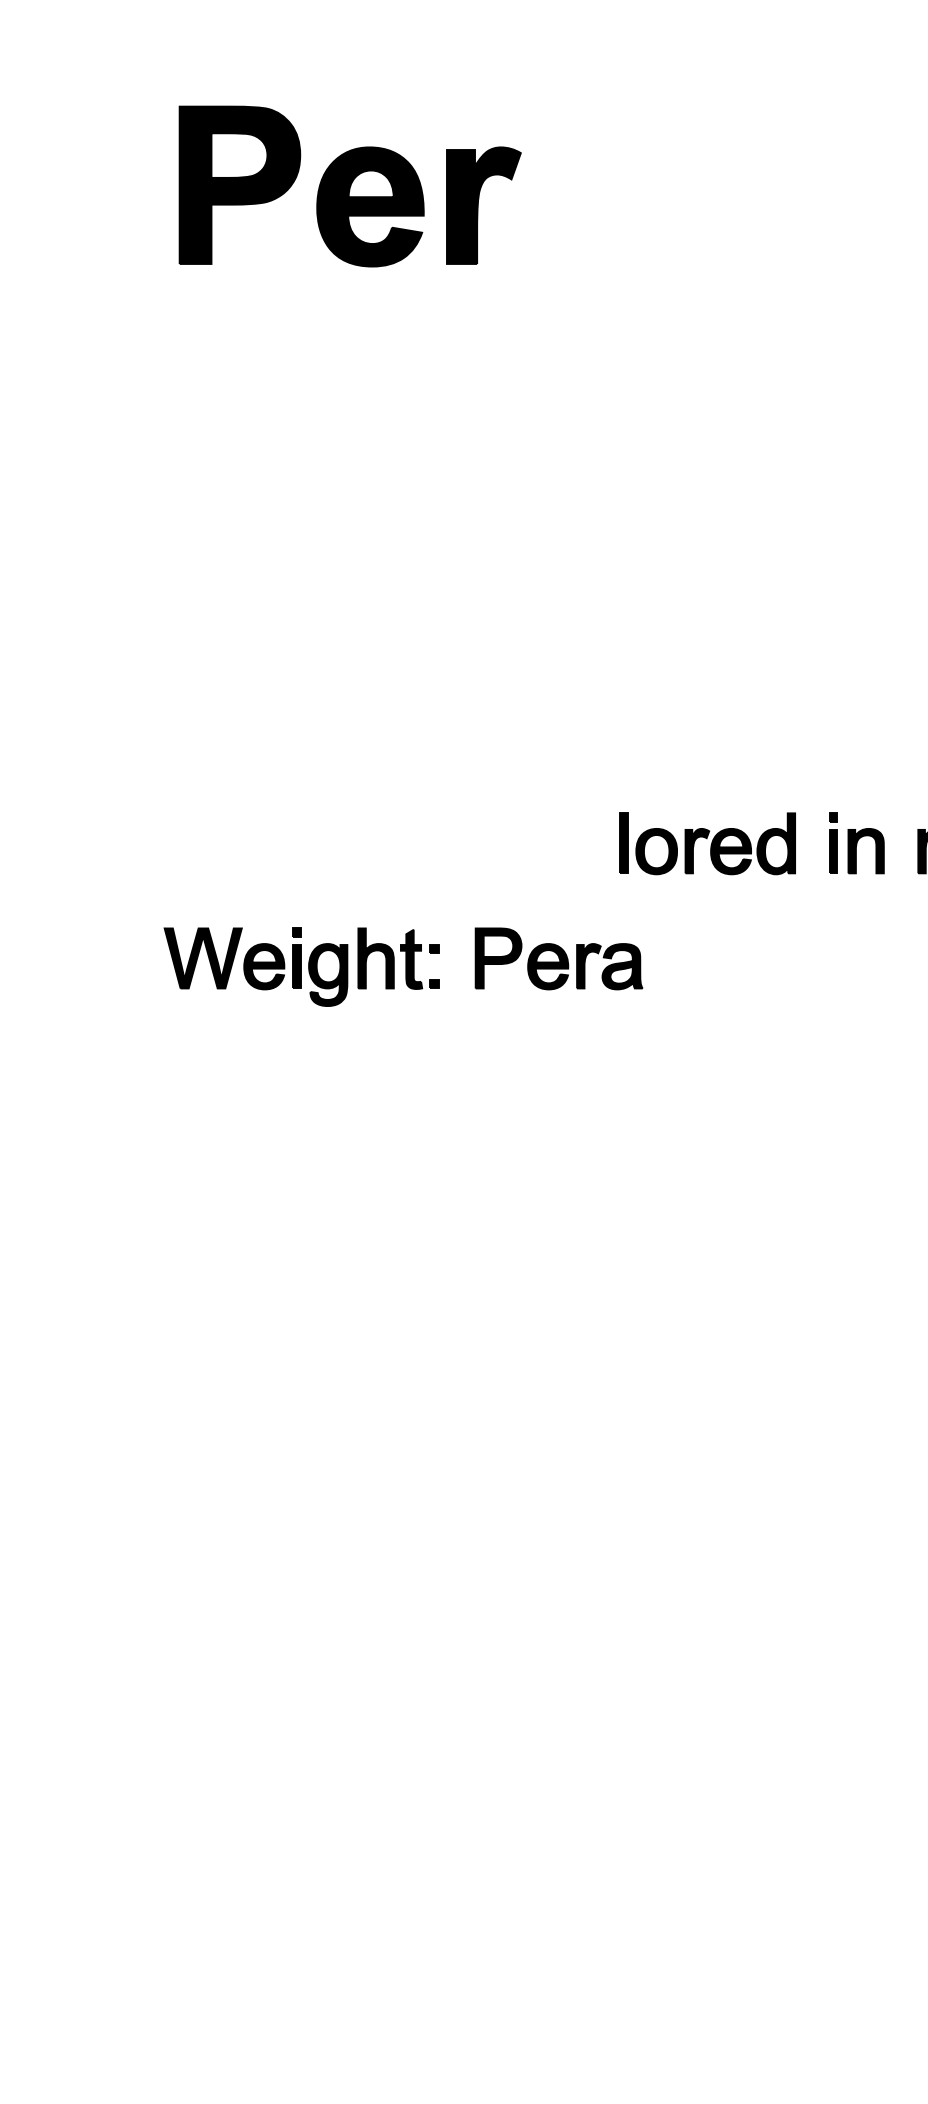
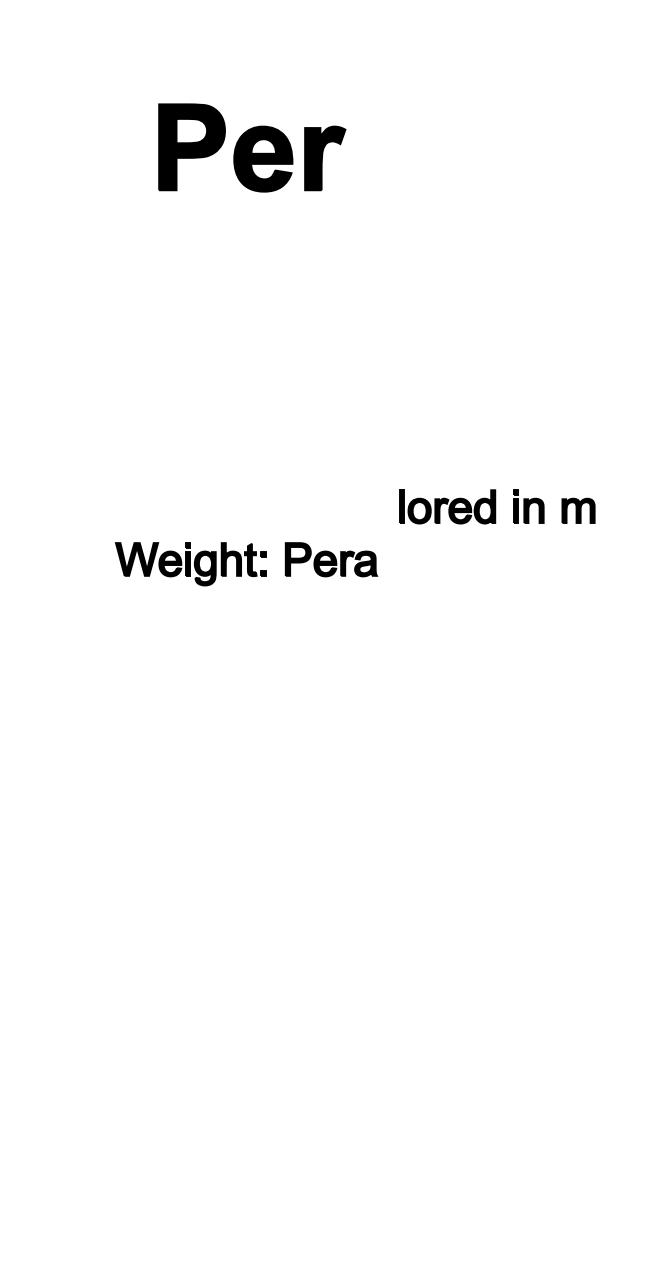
part: (403, 967) -> (246, 564), moved

